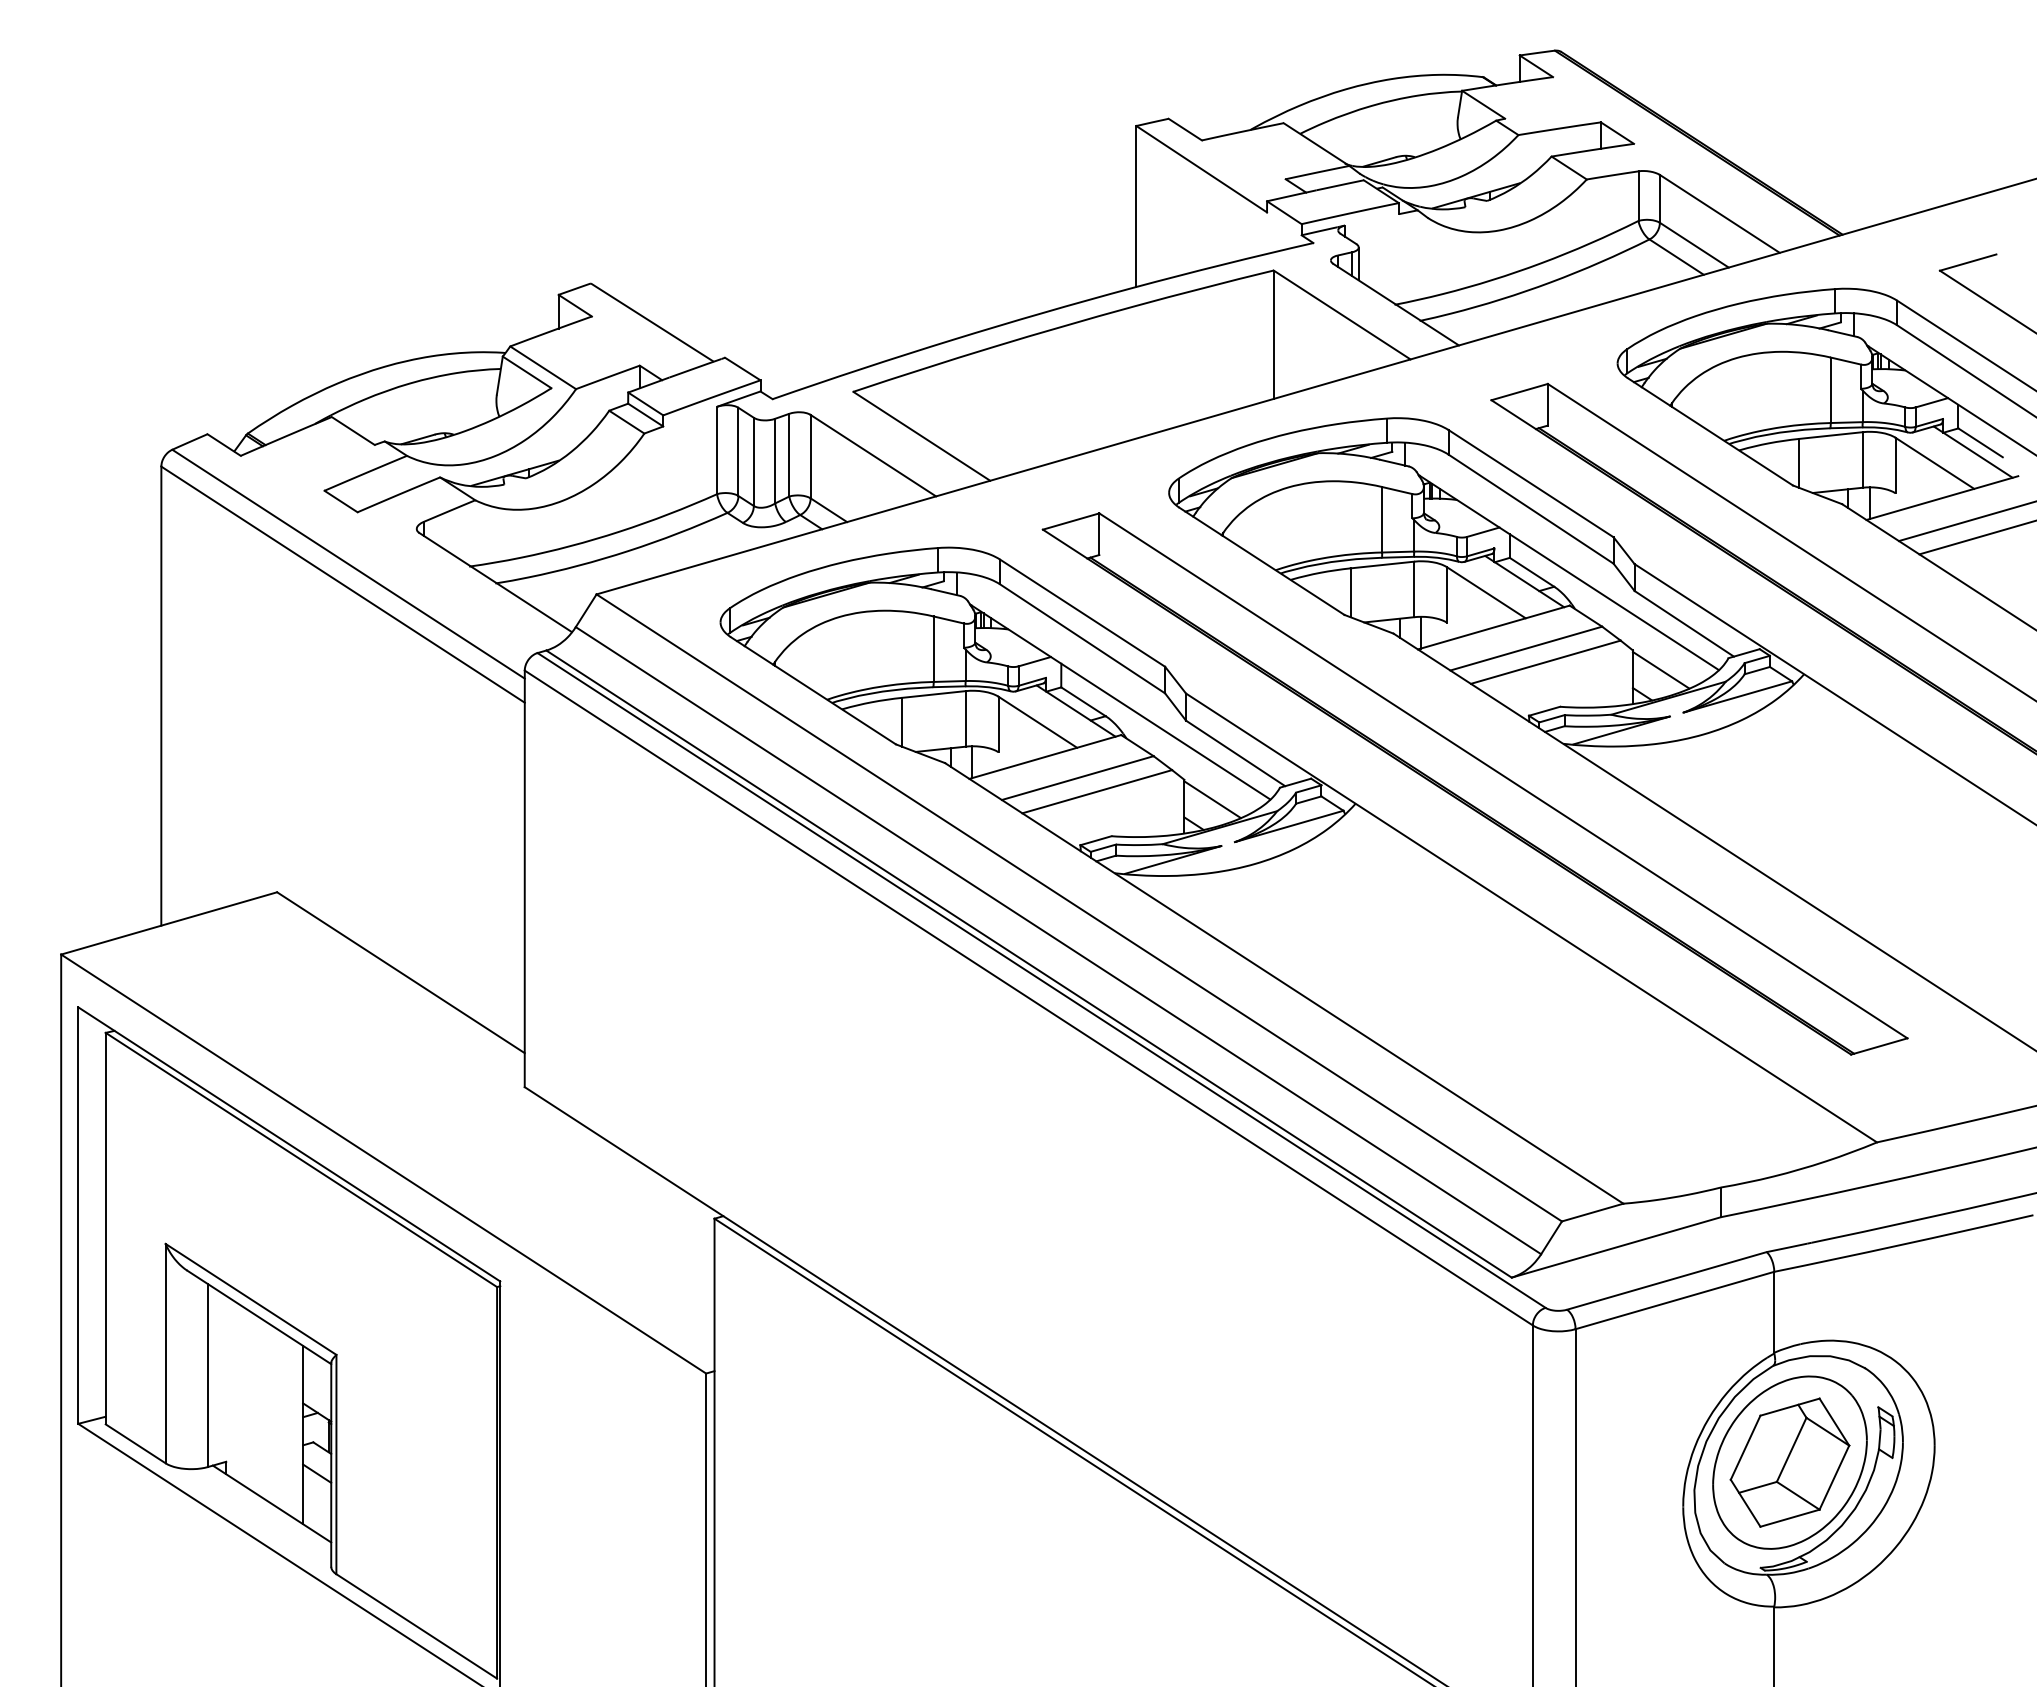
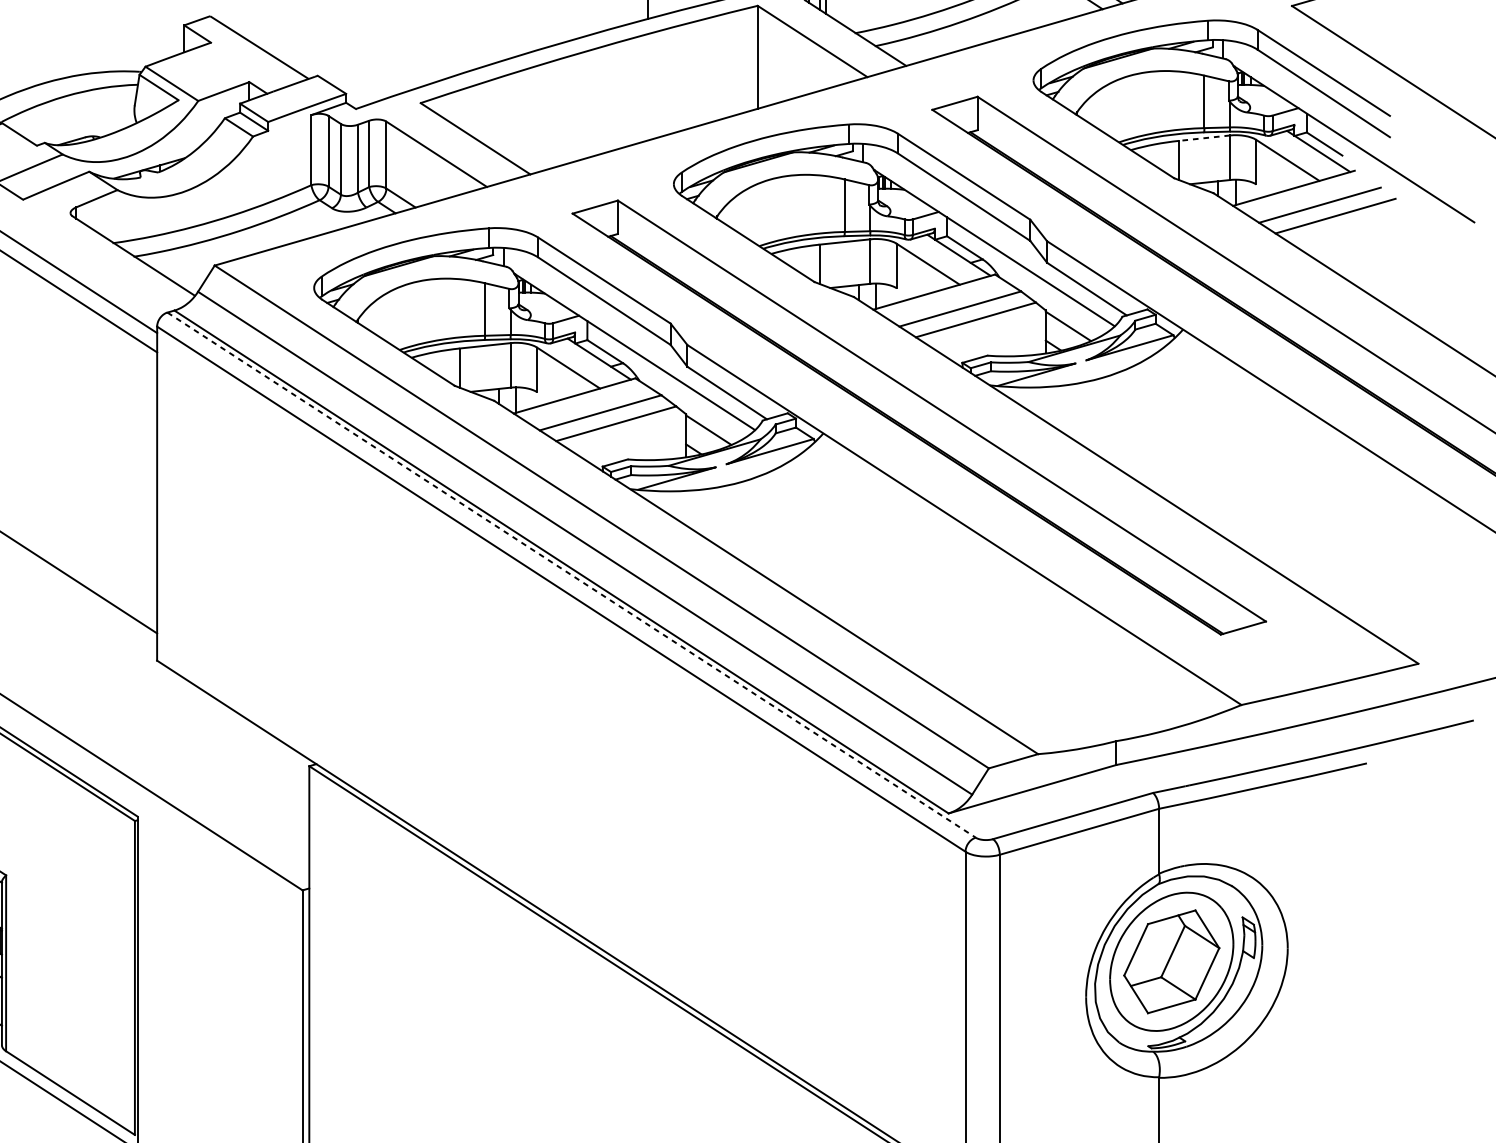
line: (1830, 435) -> (1204, 138), solid -> dashed
line: (1042, 980) -> (572, 575), solid -> dashed

